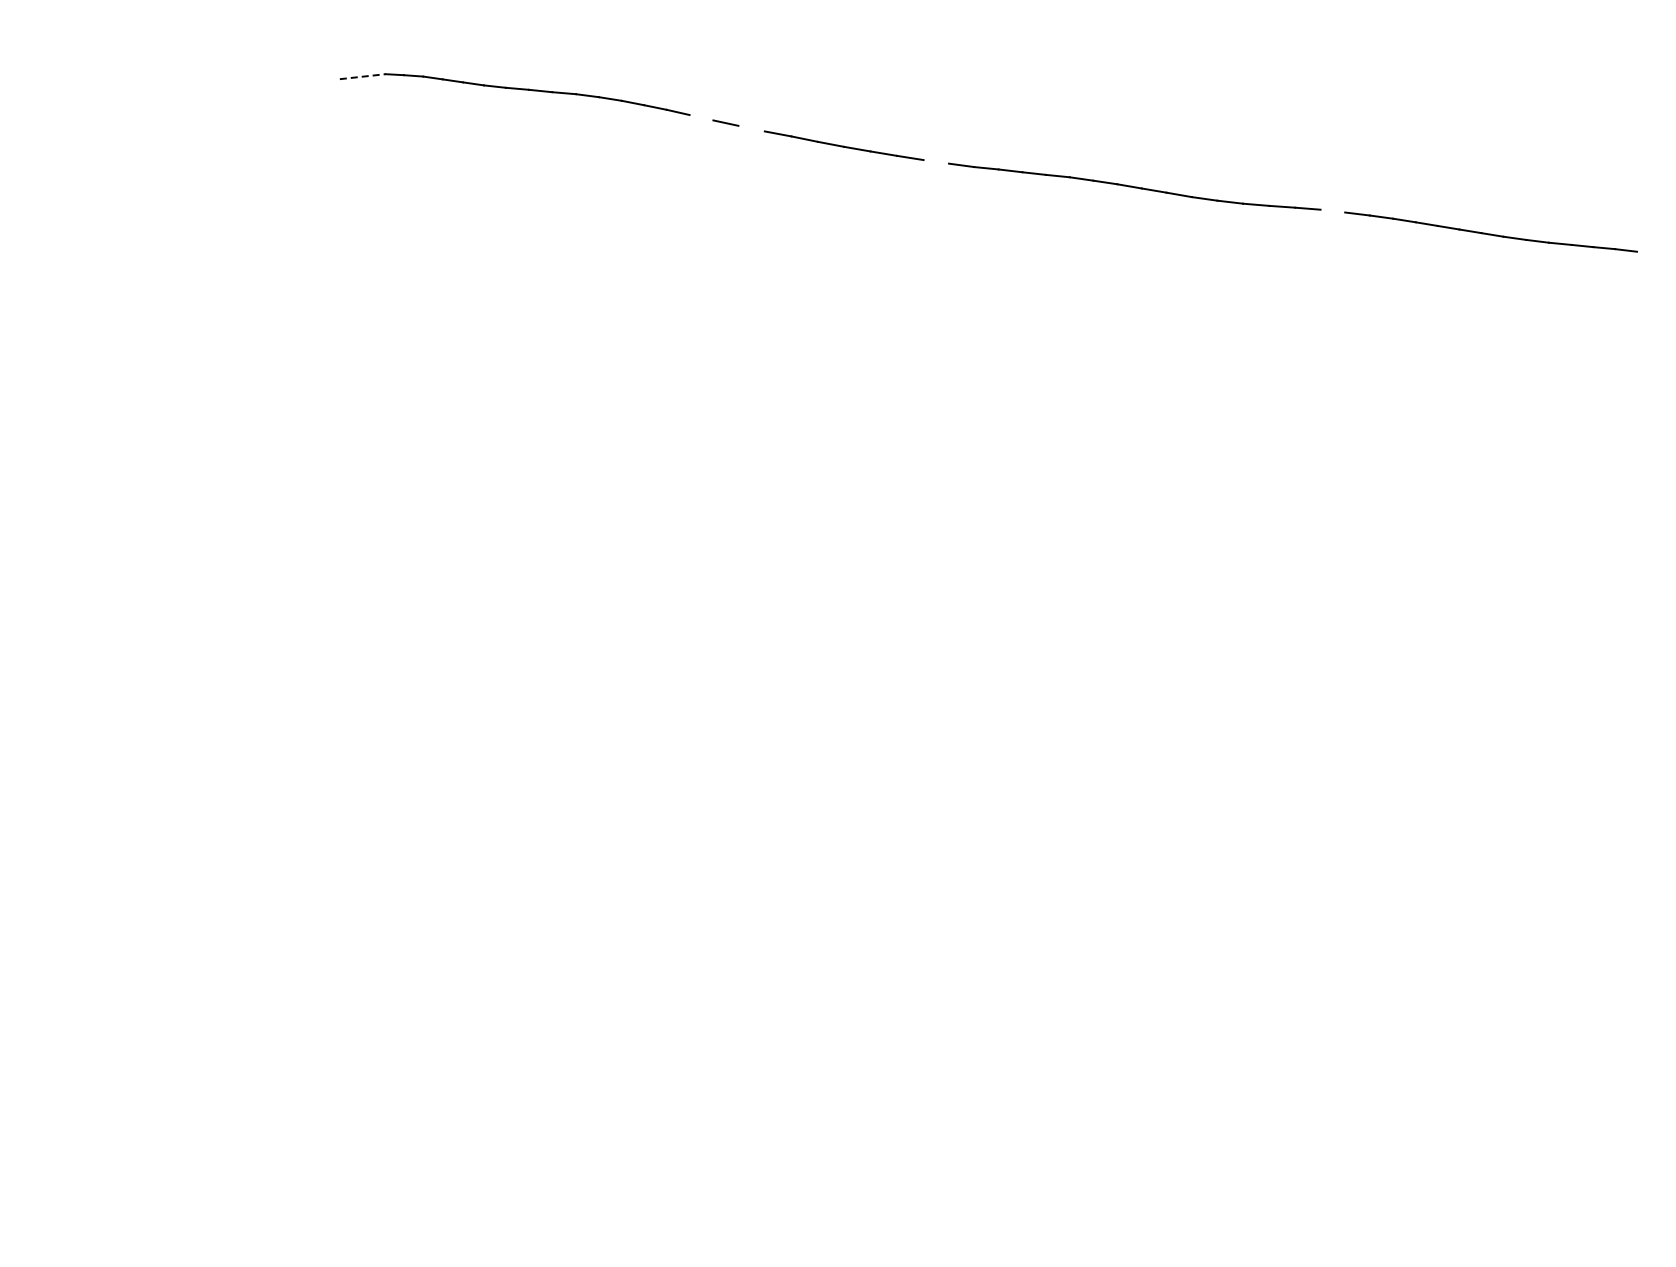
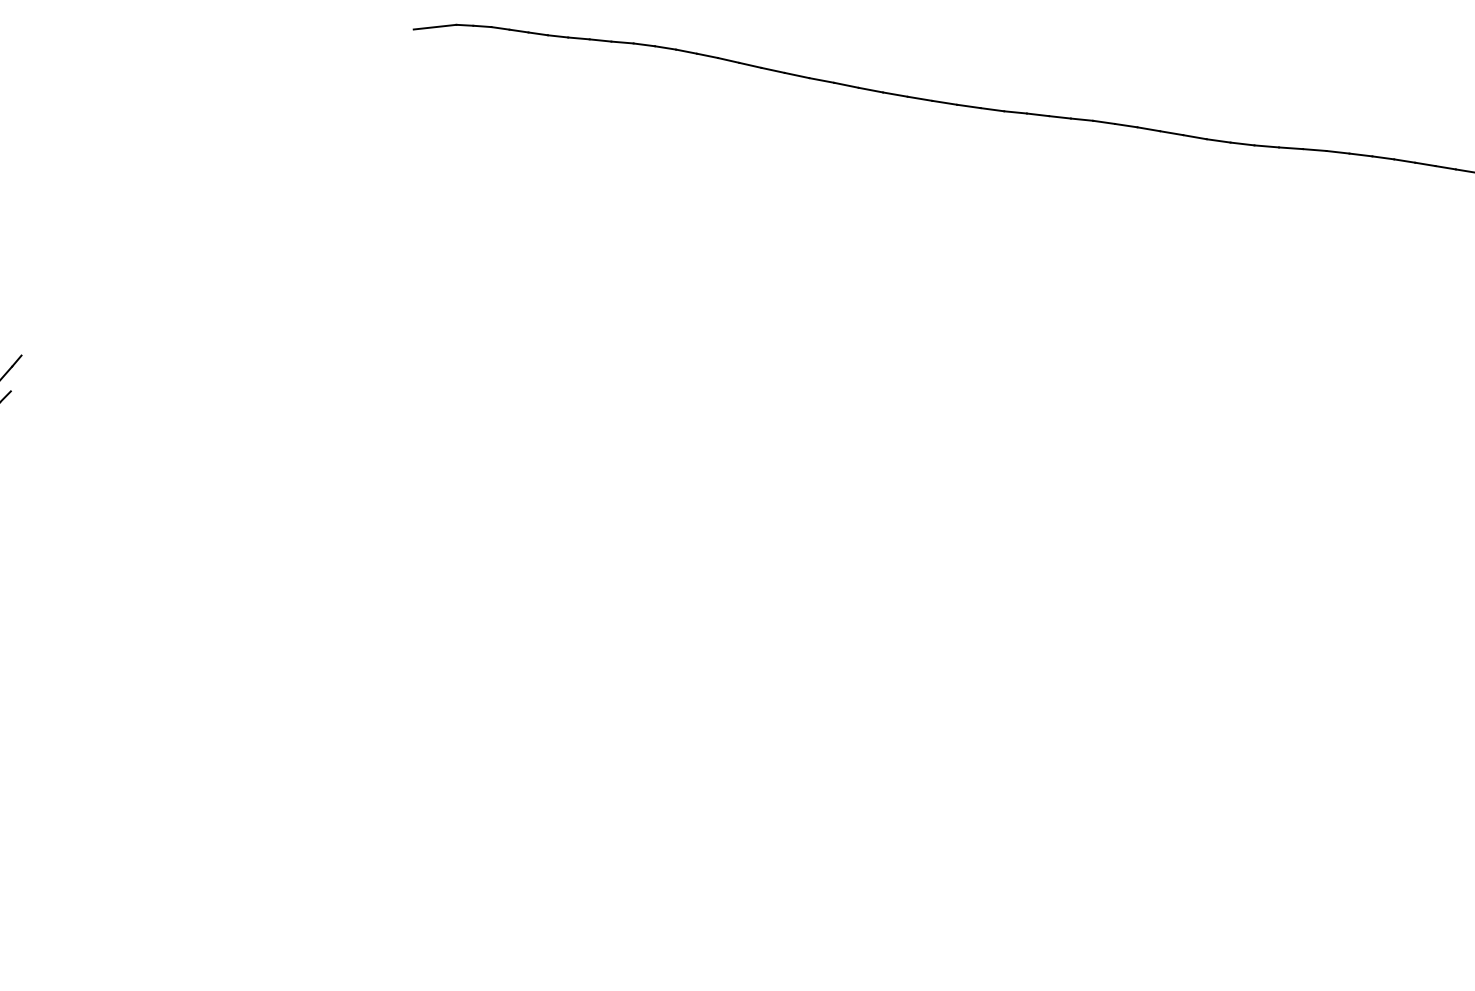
line: (363, 76) -> (435, 27), dashed -> solid
line: (701, 117) -> (750, 65), added
line: (751, 128) -> (796, 75), added
line: (936, 161) -> (969, 106), added
line: (1332, 210) -> (1337, 151), added

